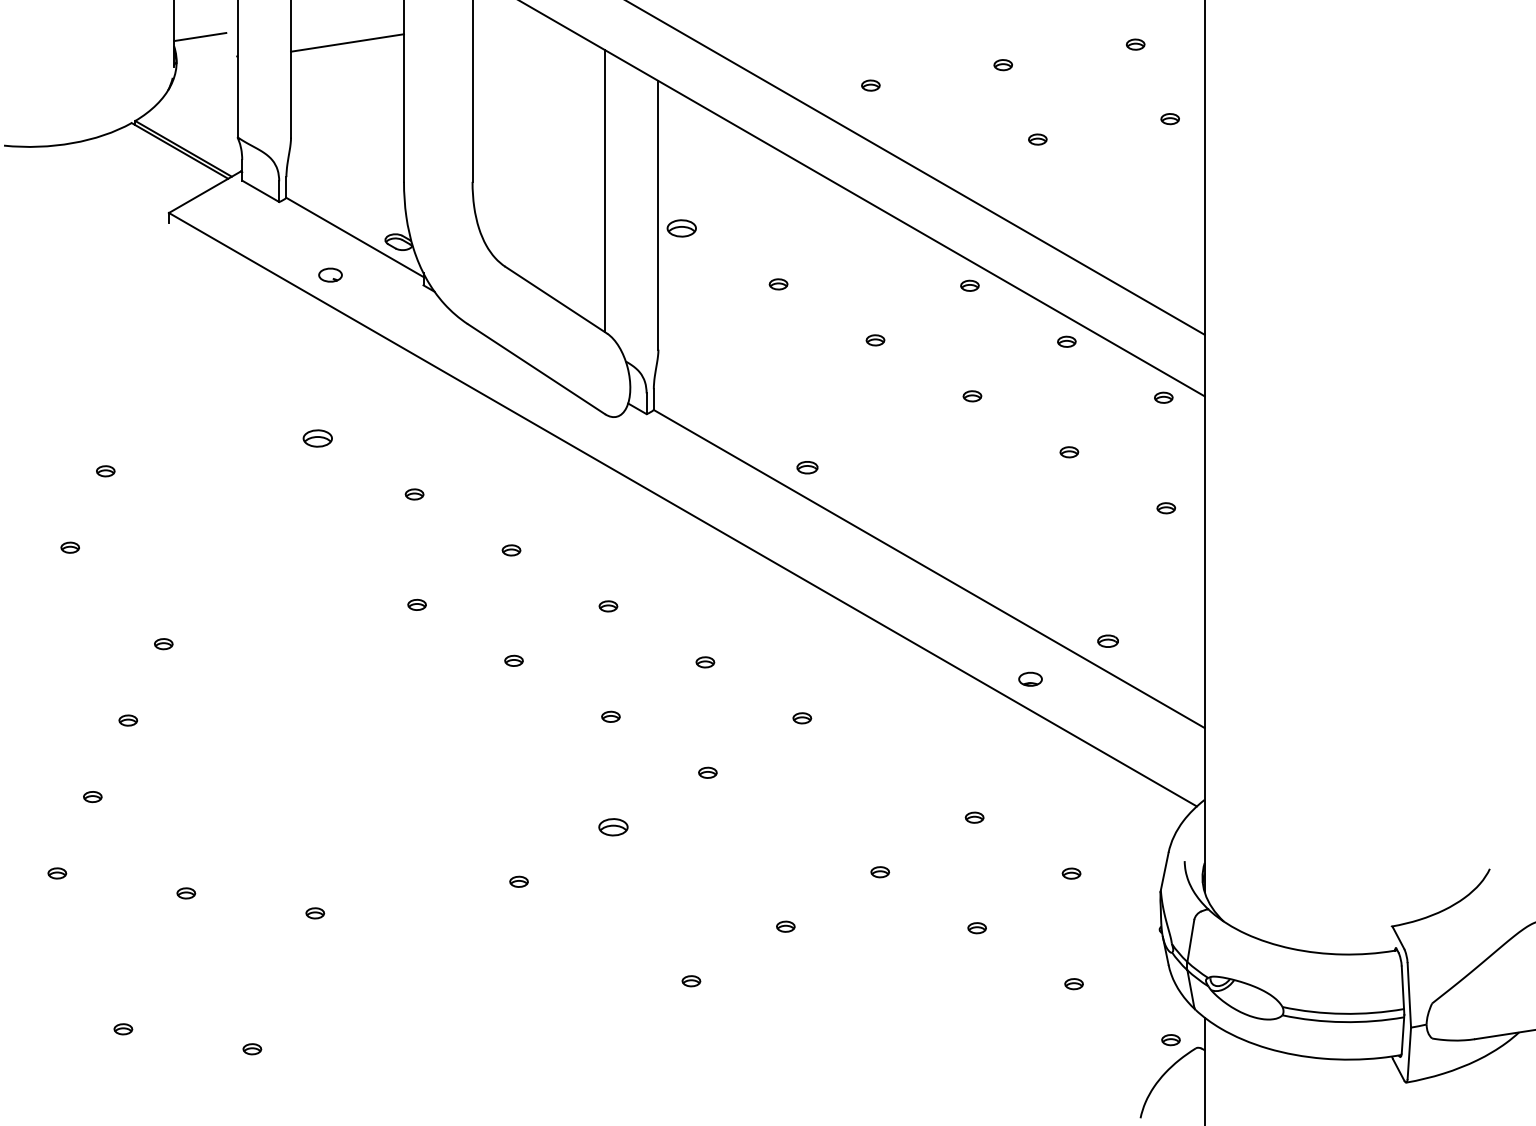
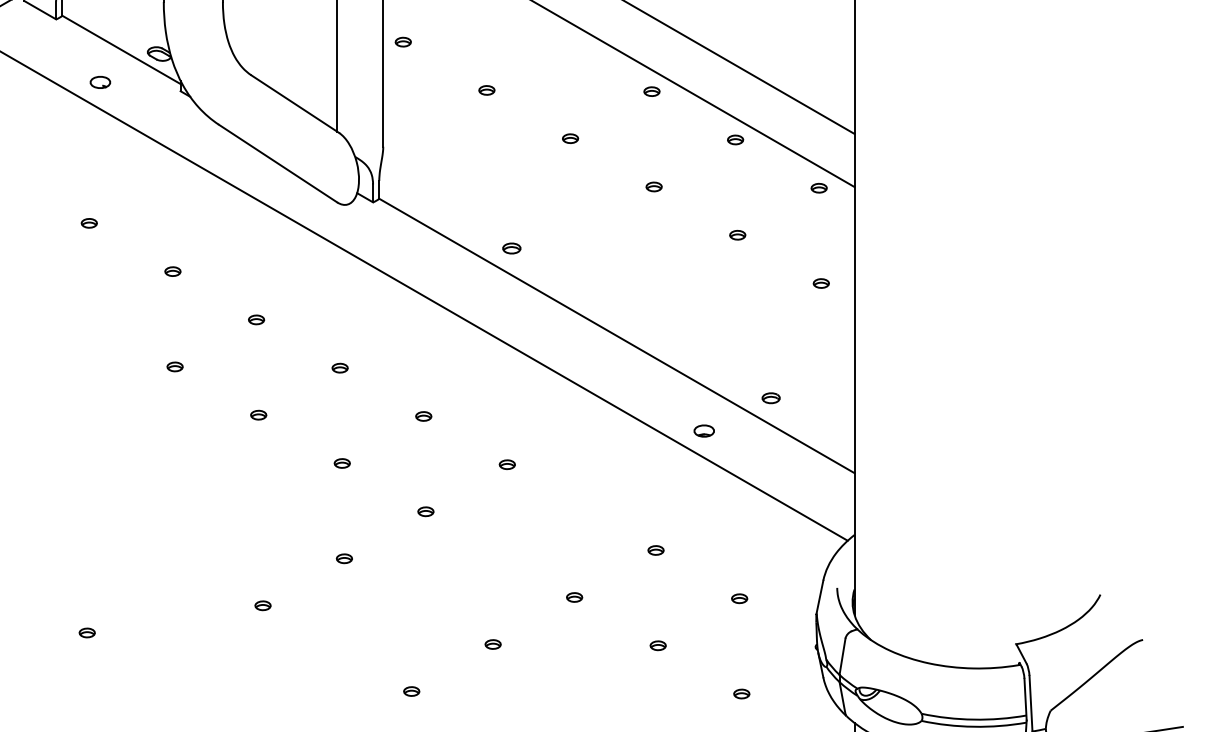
part: (681, 228) -> (403, 42), size x0.62
part: (317, 438) -> (89, 223), size x0.62
part: (613, 827) -> (344, 558), size x0.62

